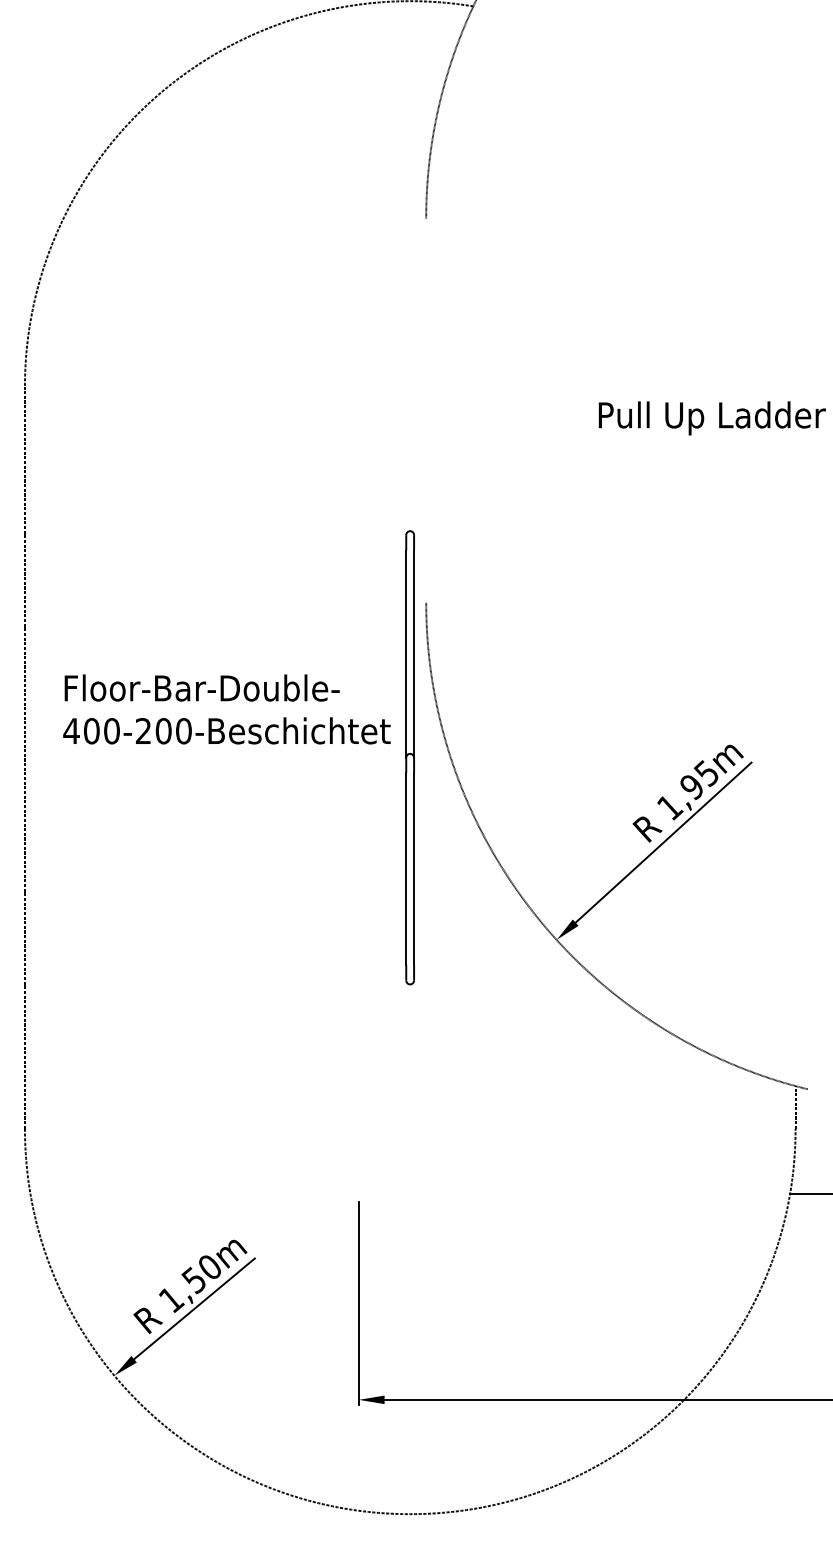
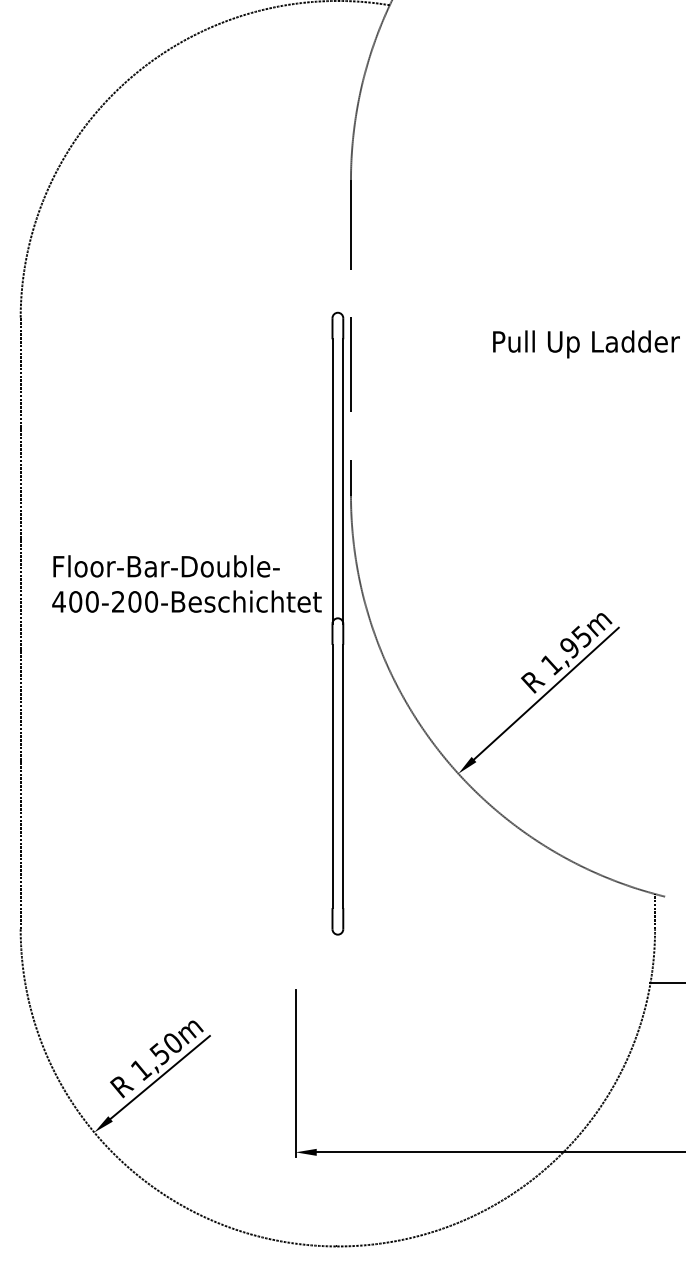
line: (426, 410) -> (351, 337), added
part: (409, 757) -> (337, 623), size x1.67

